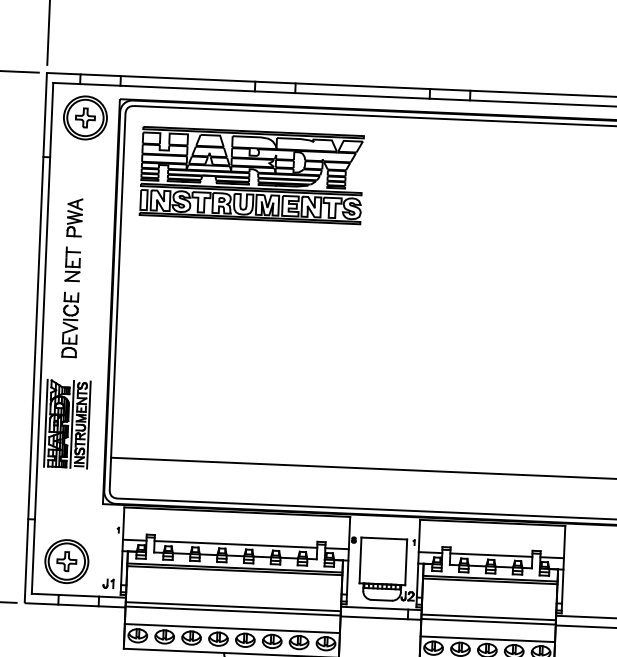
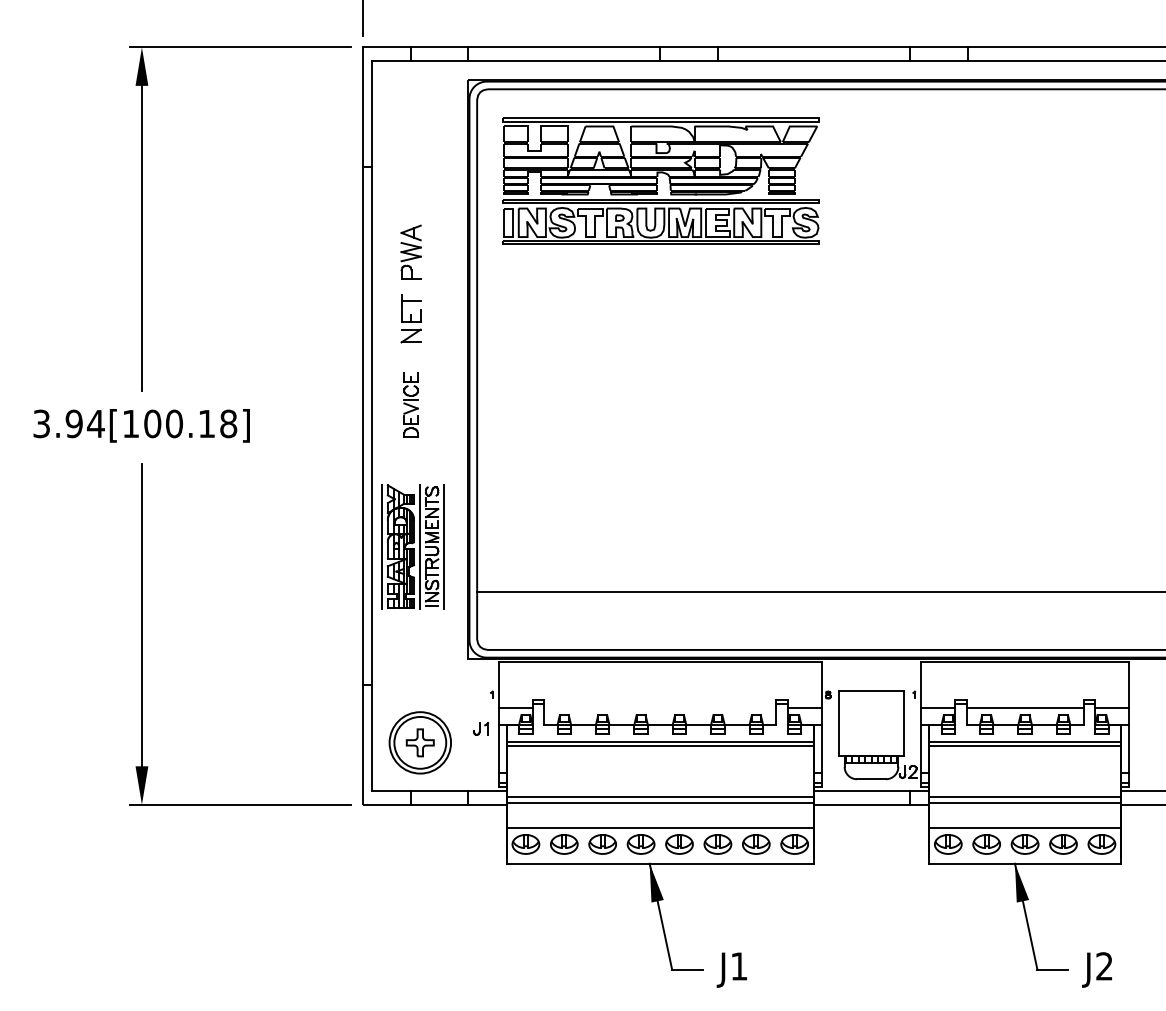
part: (84, 117) -> (419, 108), removed
part: (69, 325) -> (410, 405), size x0.7
line: (236, 544) -> (660, 708), removed
part: (108, 583) -> (480, 728), moved

